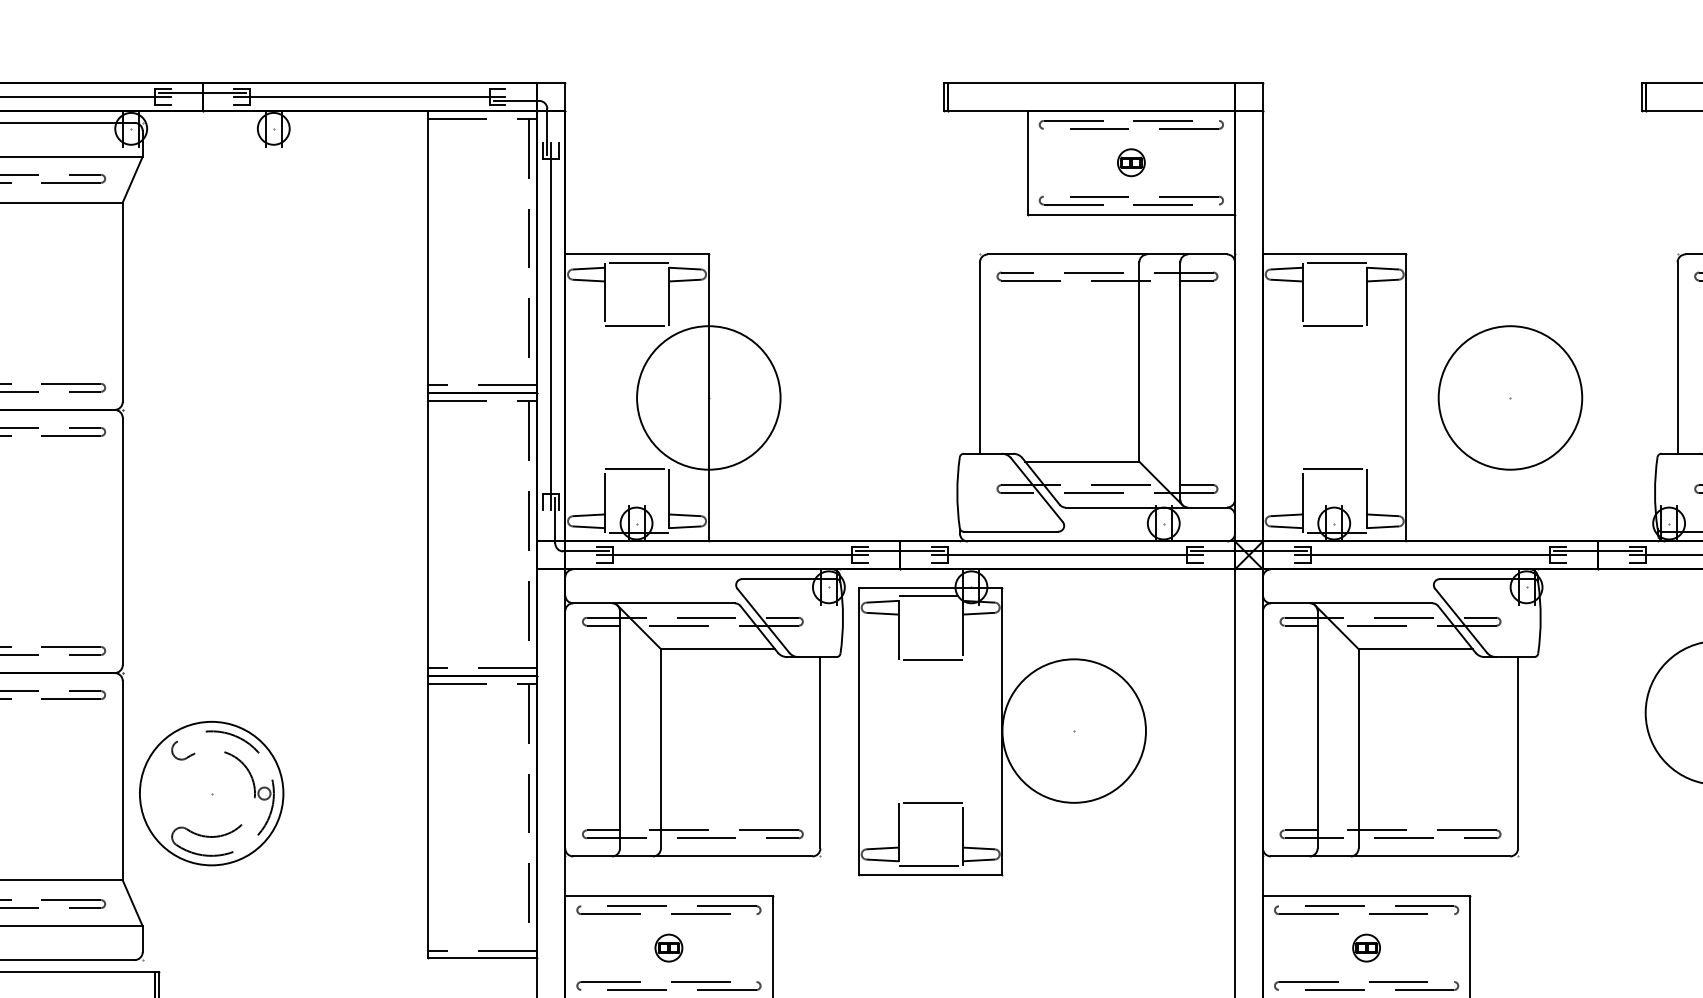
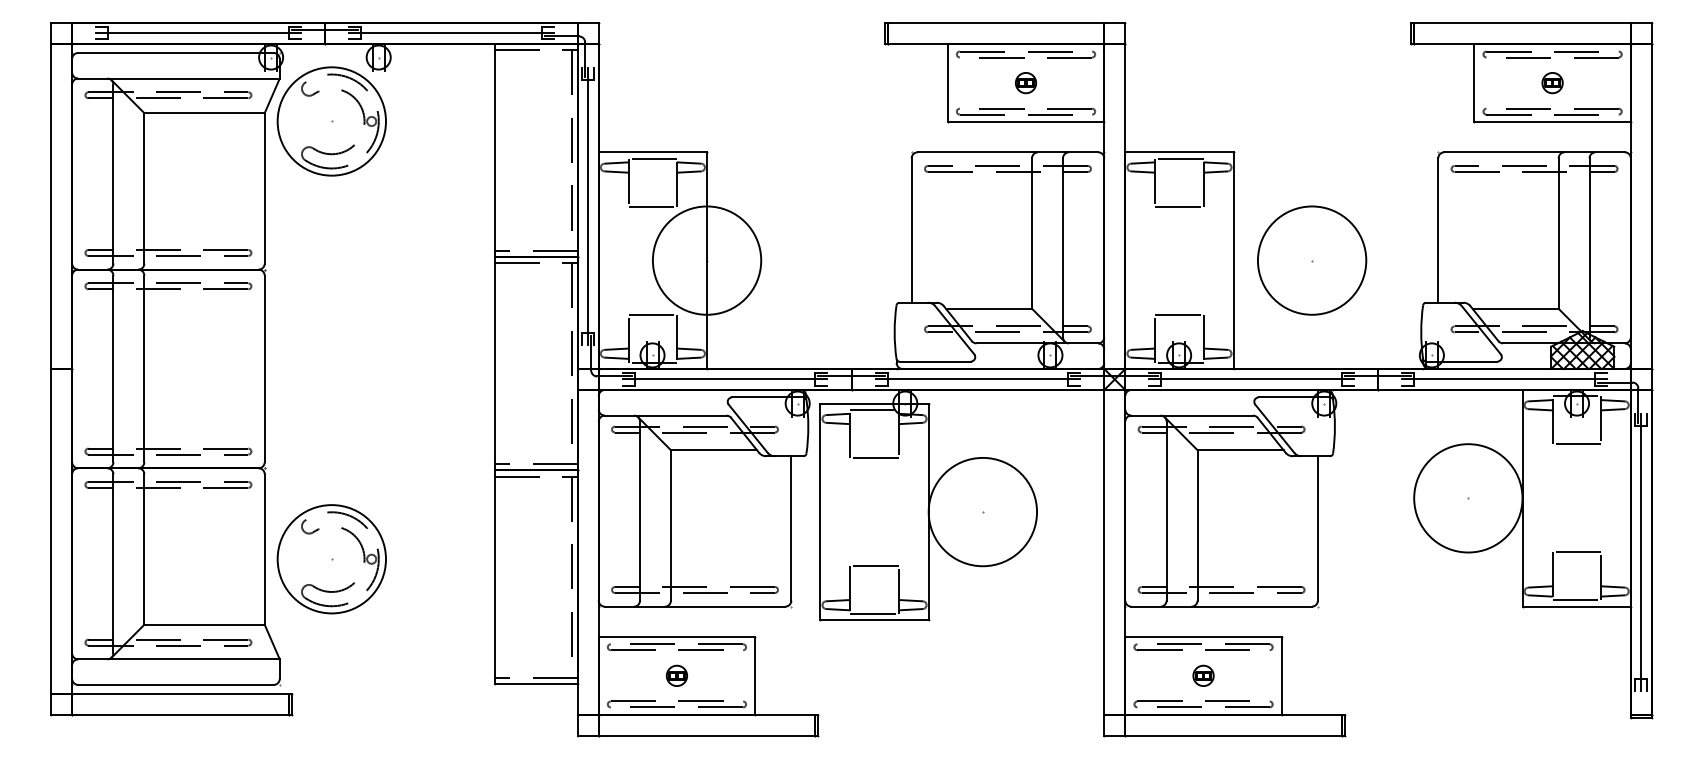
part: (211, 213) -> (331, 121), added

